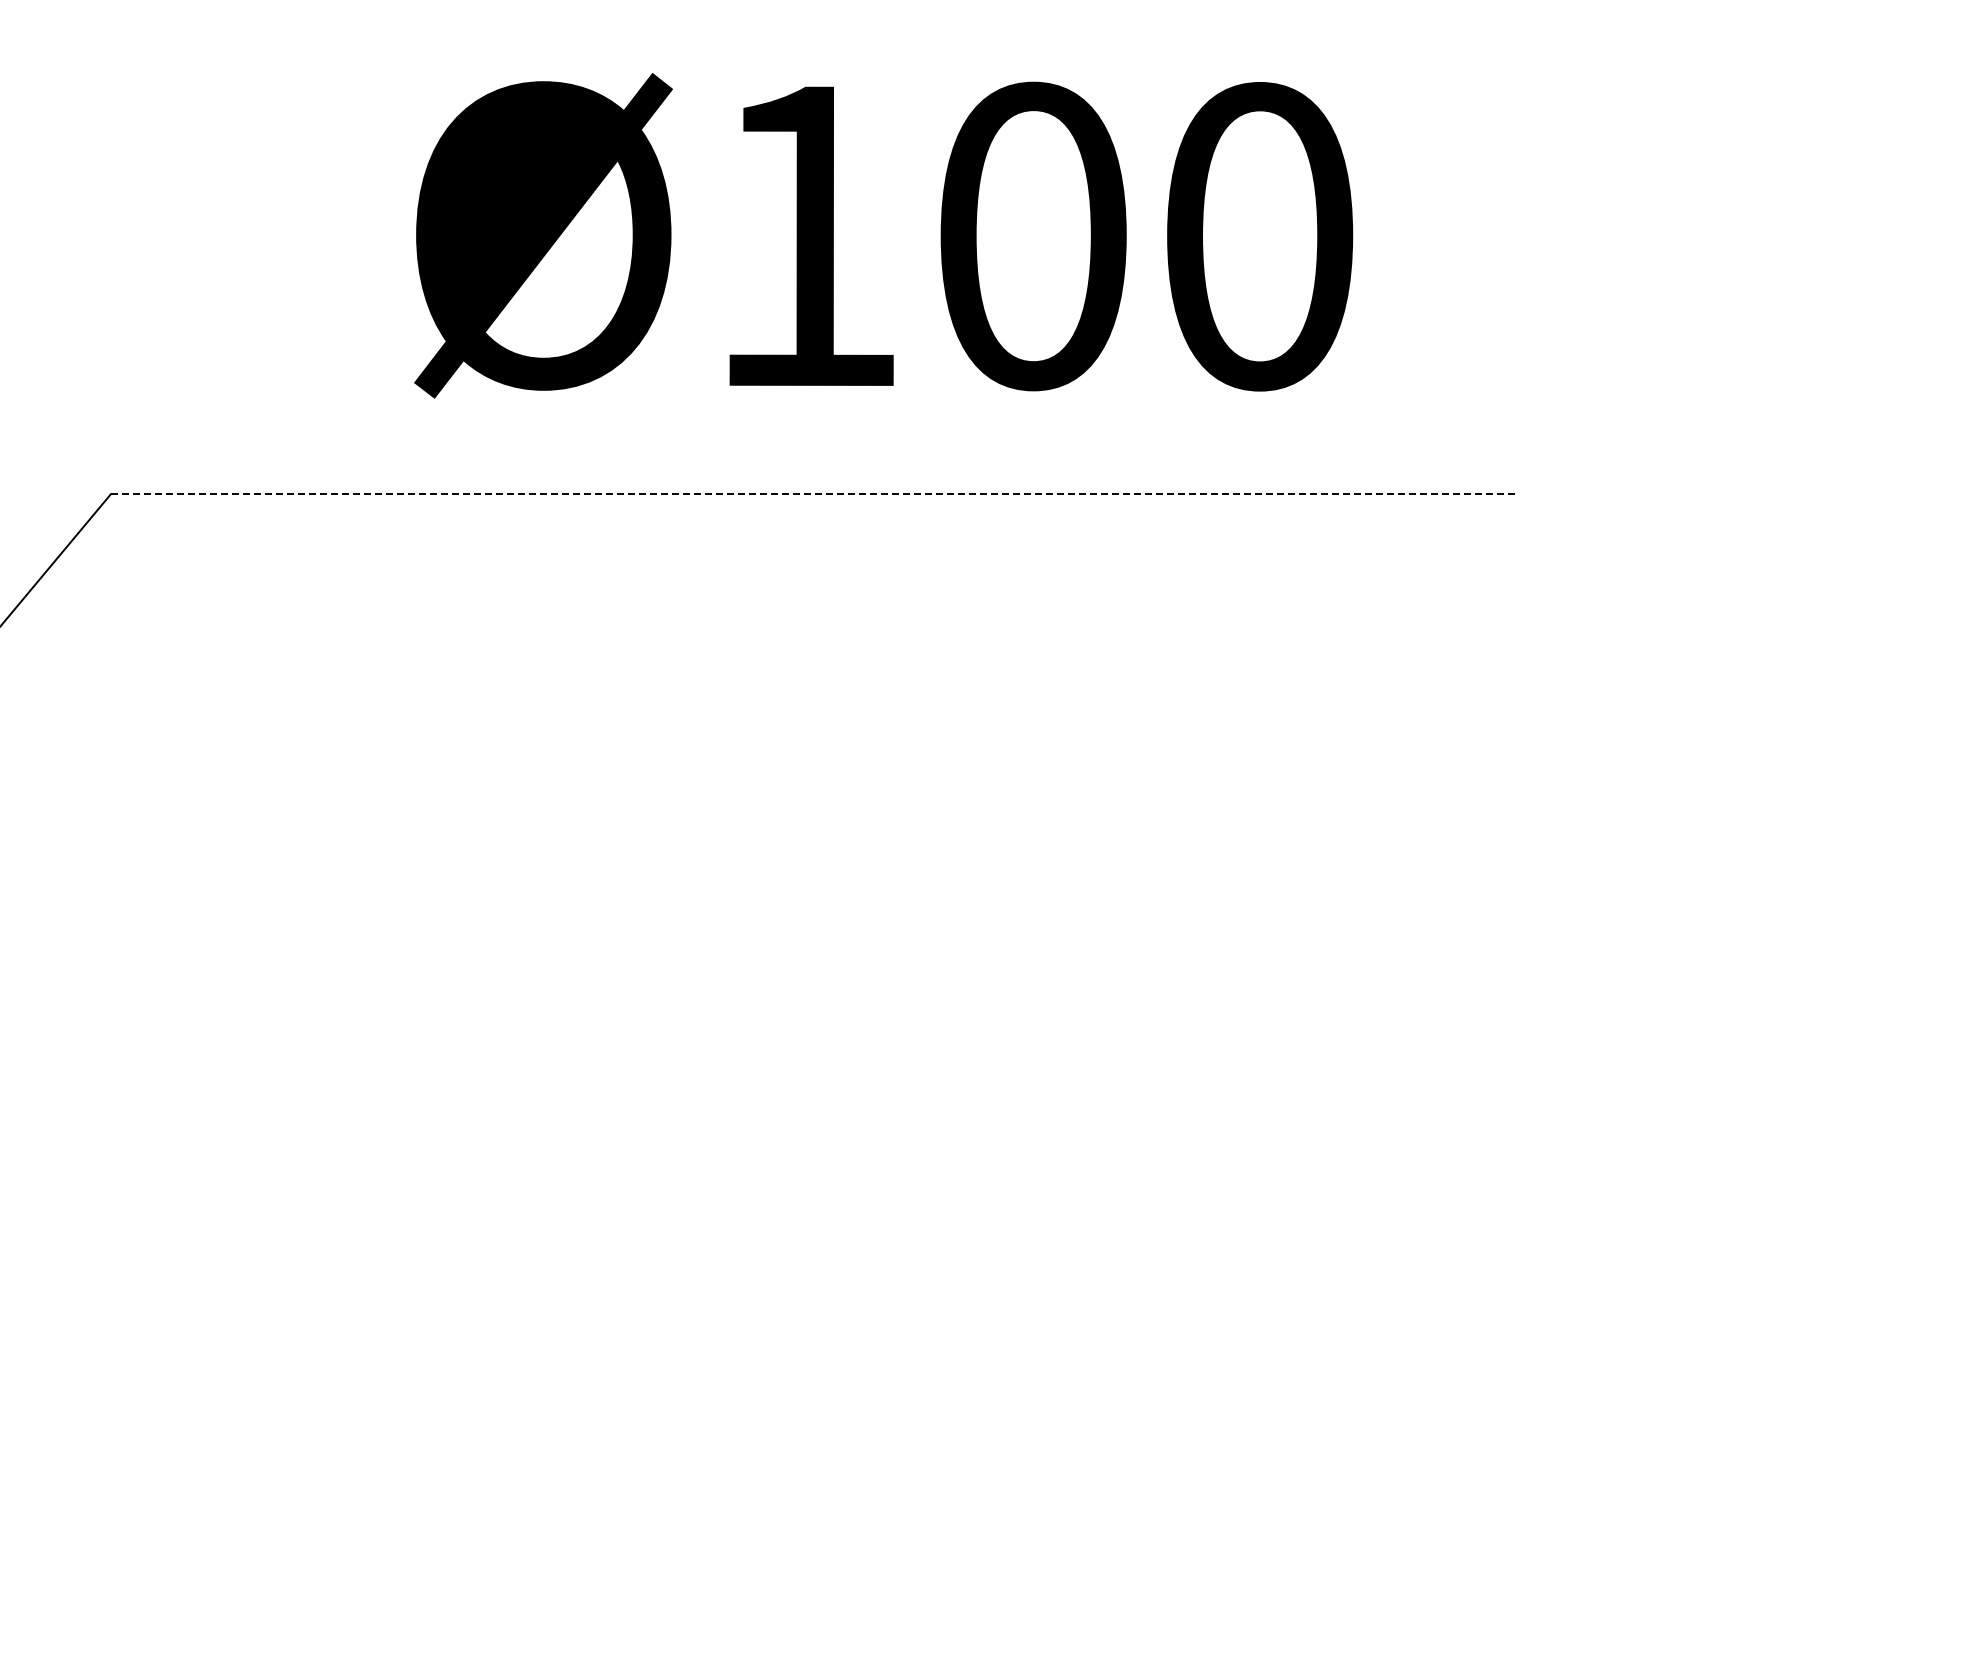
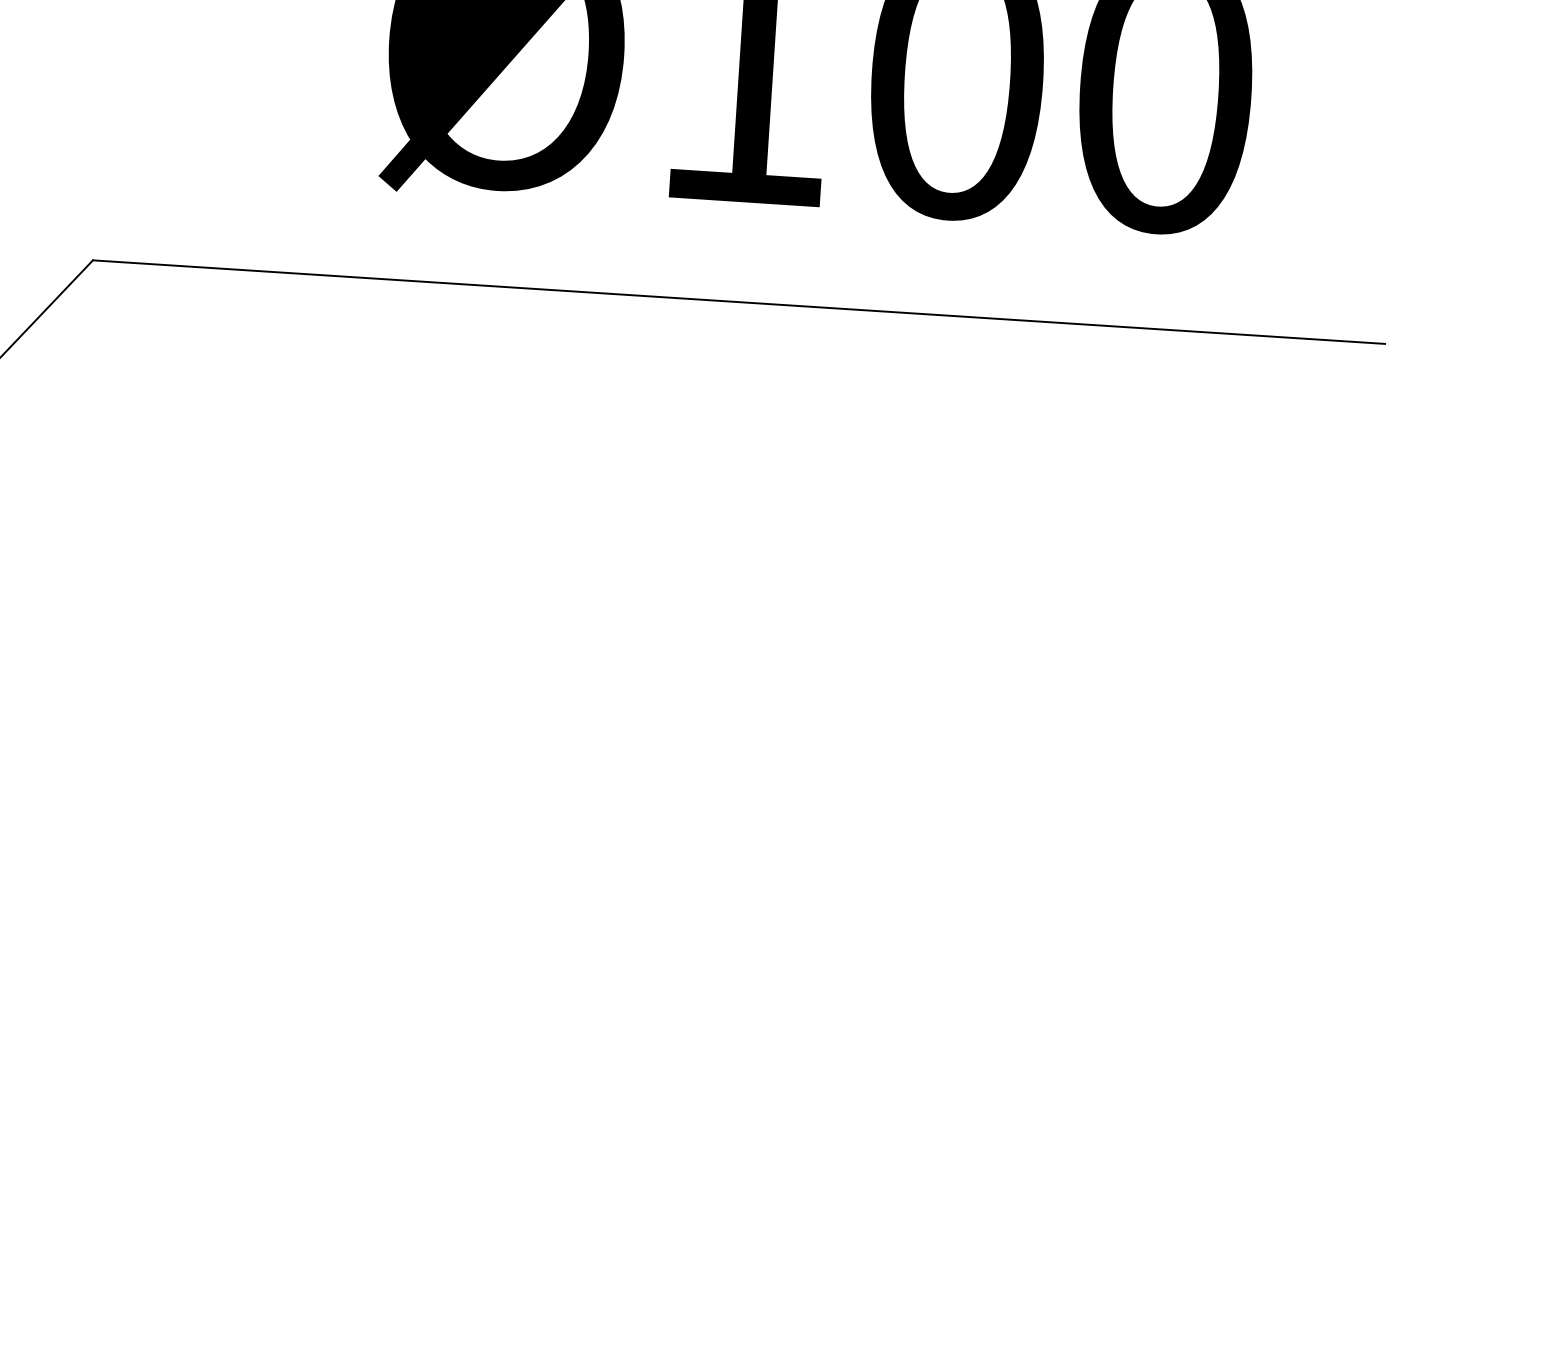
line: (812, 494) -> (738, 302), dashed -> solid

